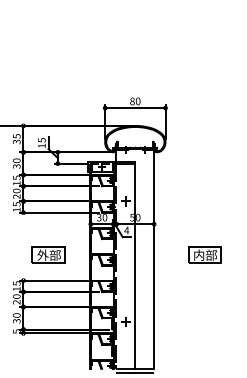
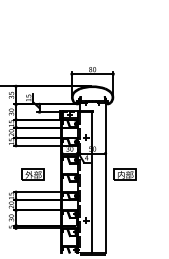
part: (203, 254) -> (124, 174), moved

